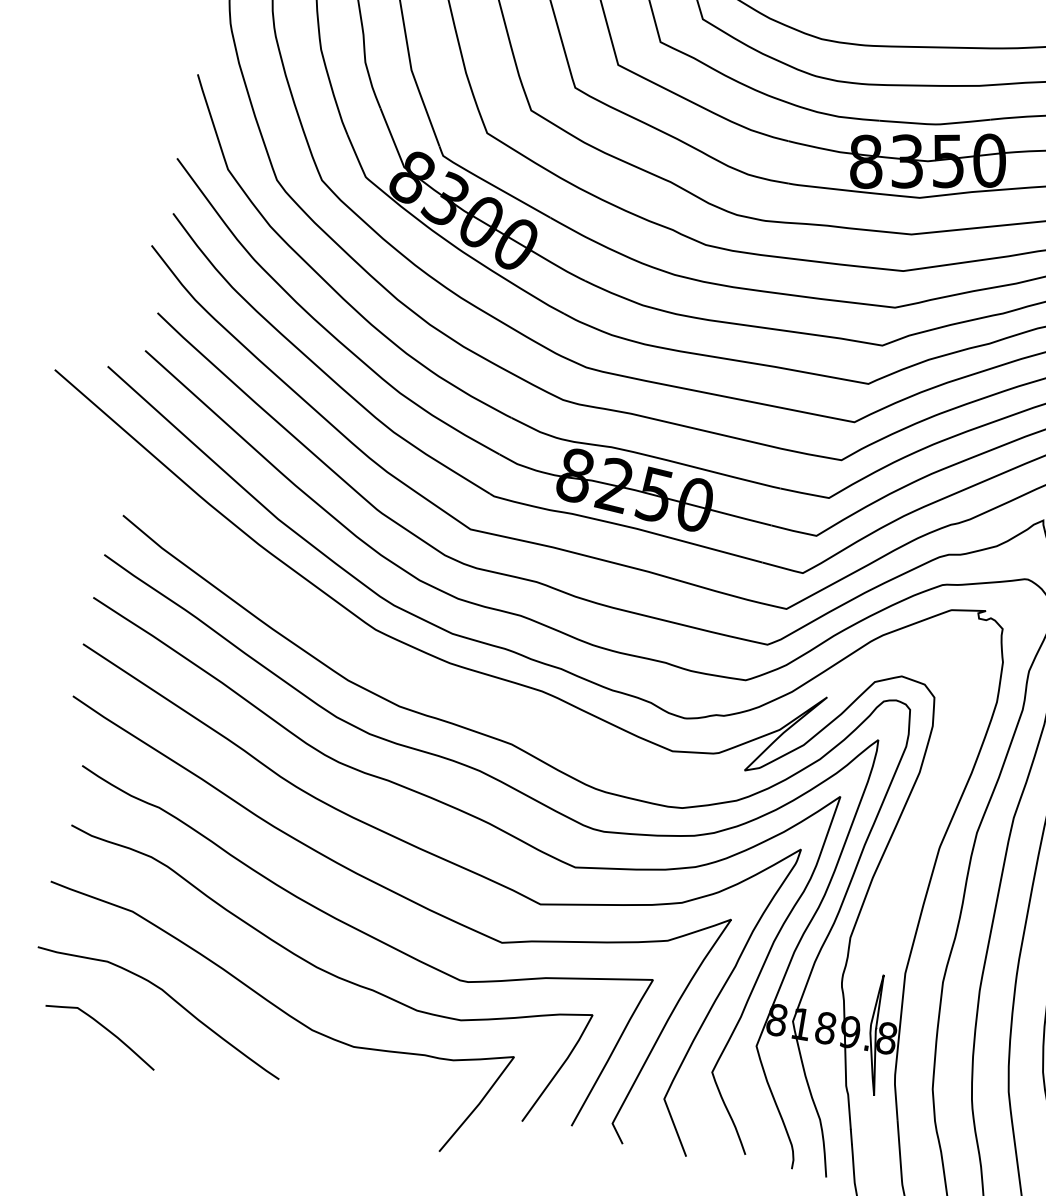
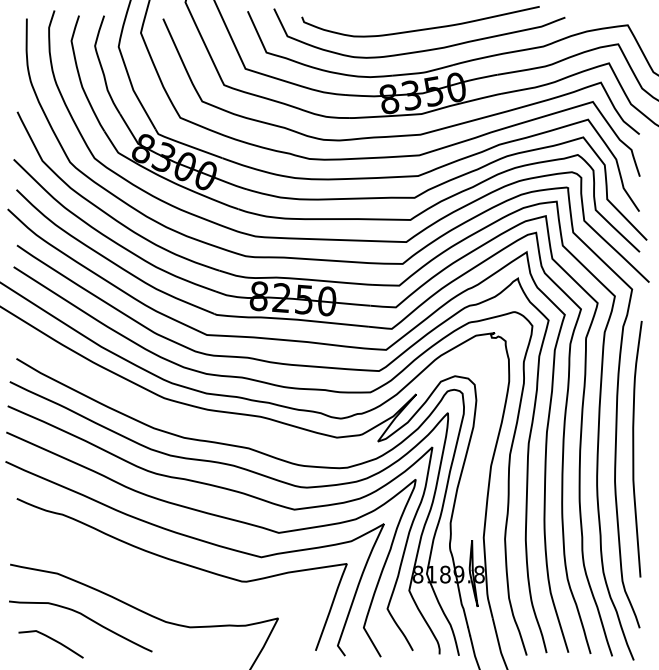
curve: (322, 972) -> (166, 589), removed

